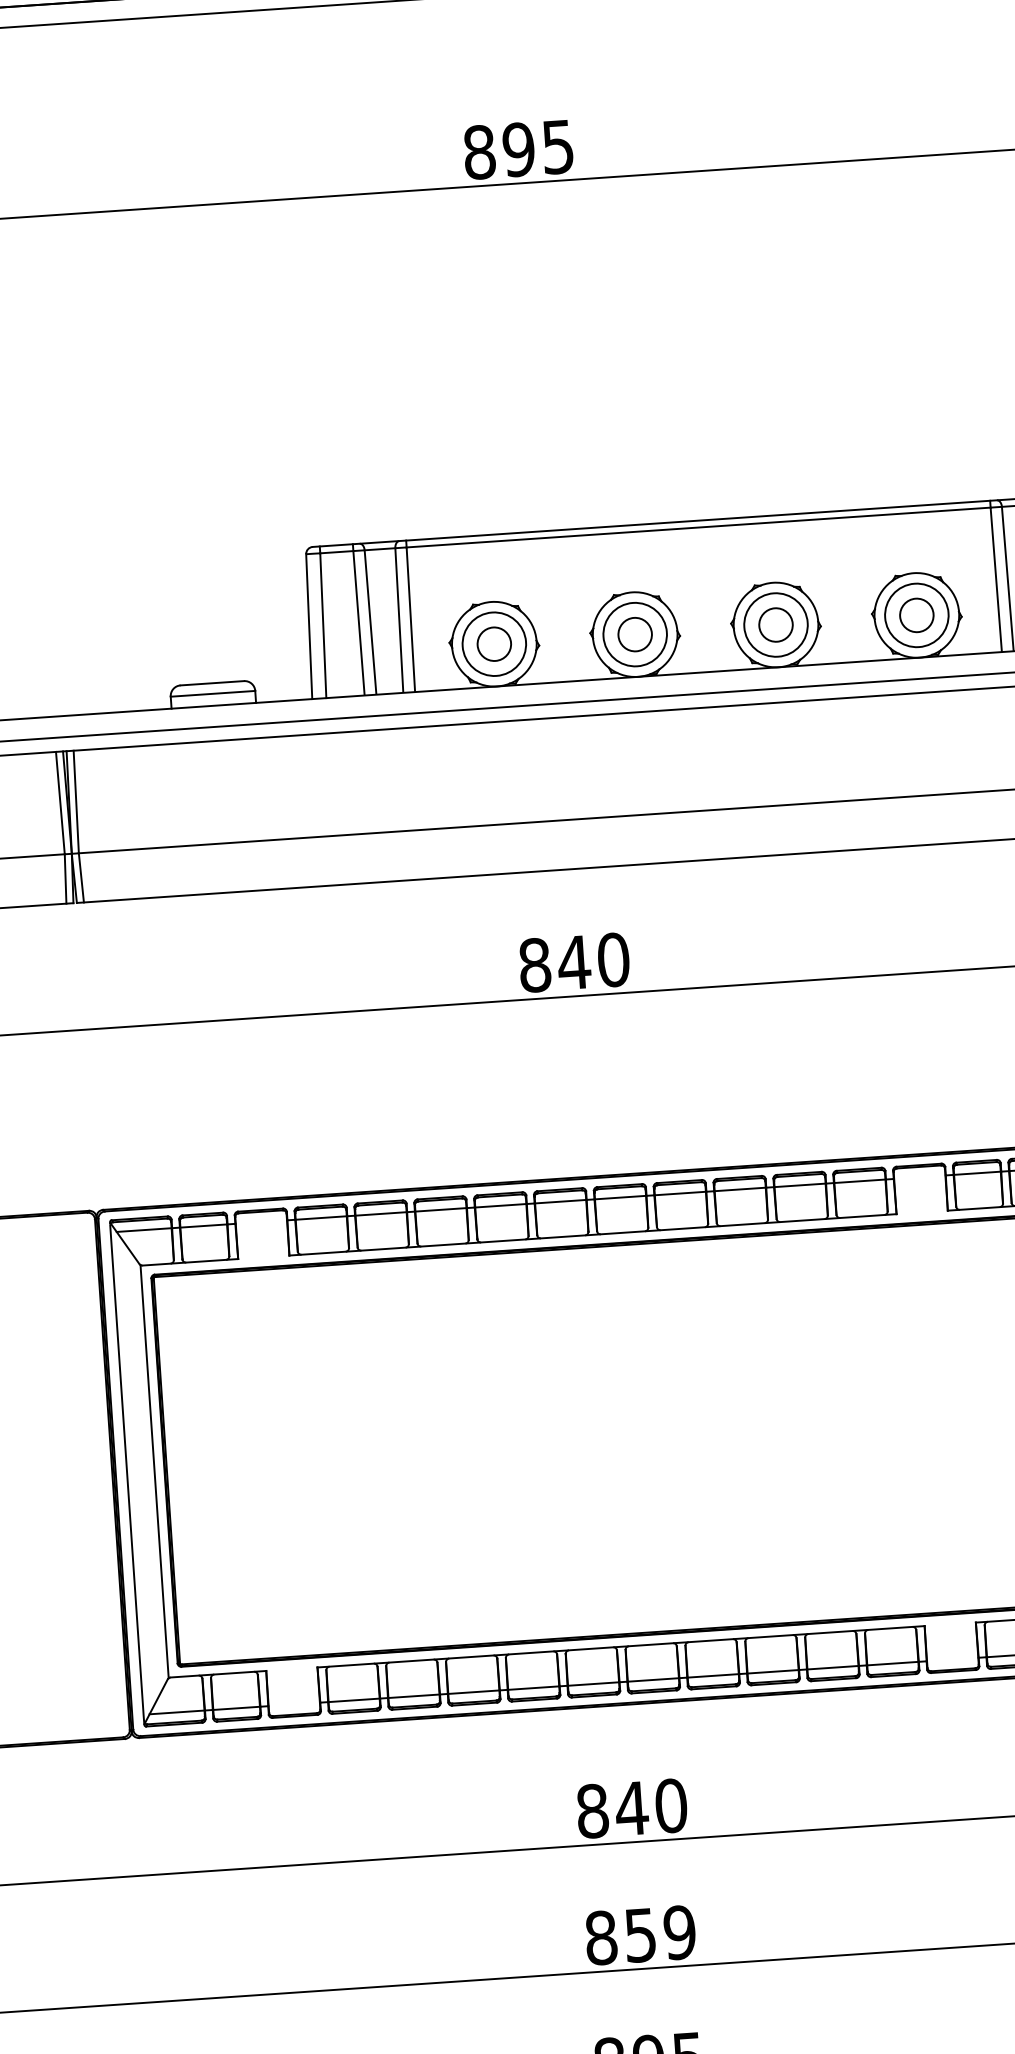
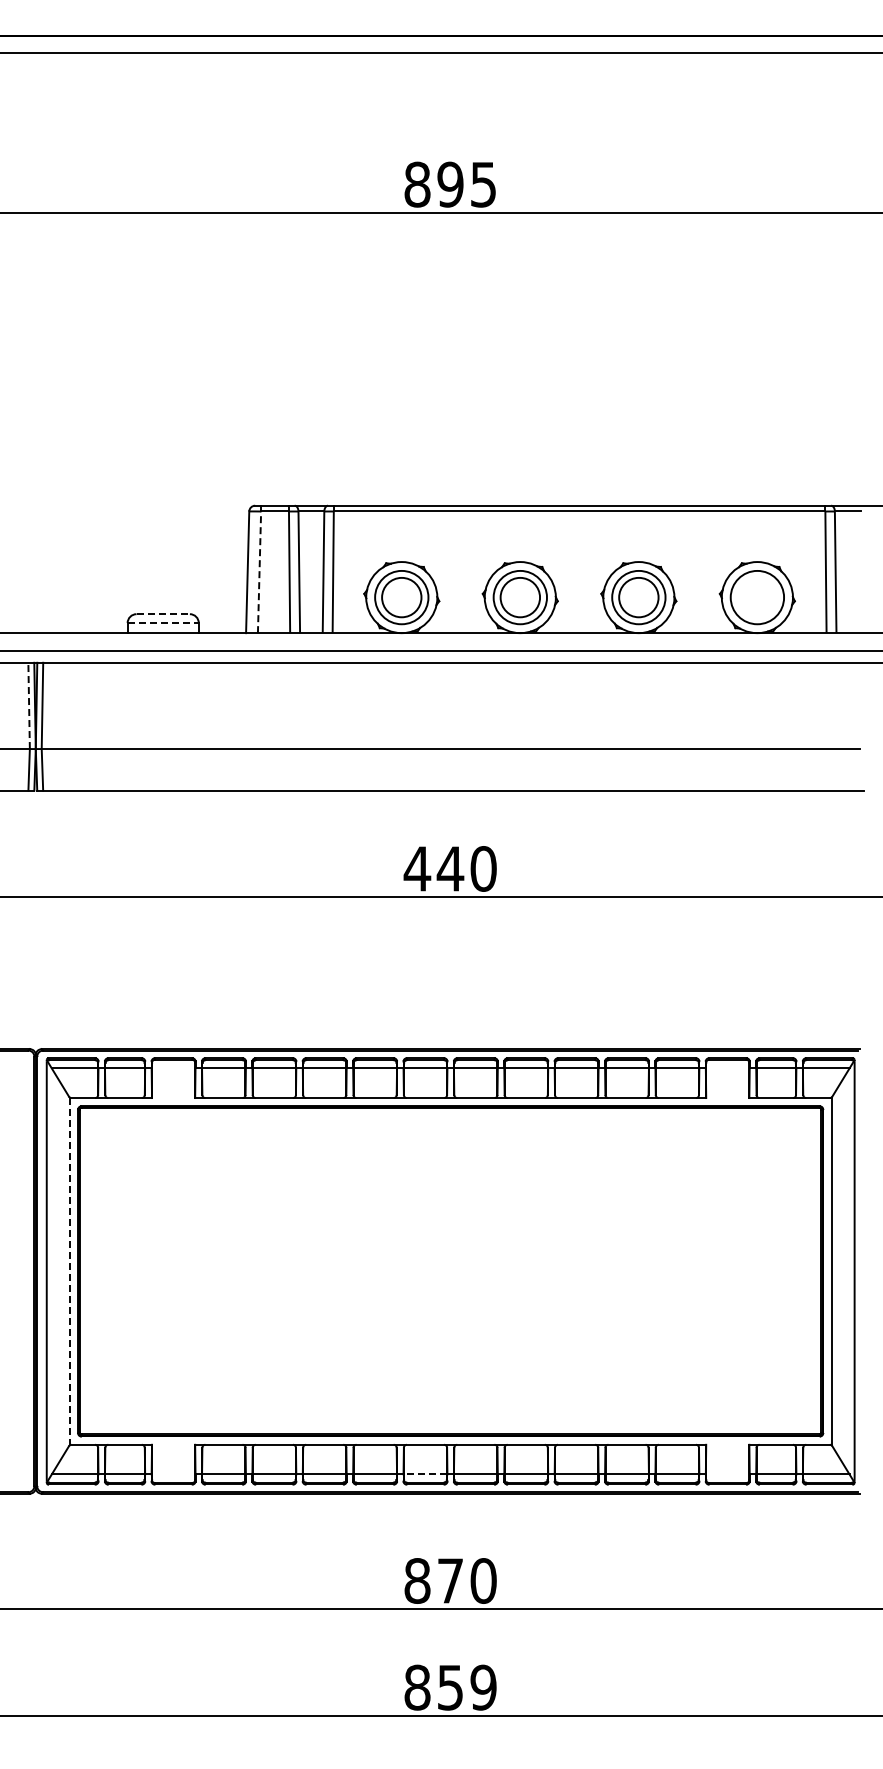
circle: (916, 615) -> (757, 597), removed
circle: (775, 624) -> (638, 597), size x1.4
line: (323, 625) -> (259, 572), solid -> dashed
circle: (635, 634) -> (520, 597), size x1.4
circle: (494, 644) -> (401, 597), size x1.4
line: (212, 683) -> (163, 614), solid -> dashed
line: (213, 694) -> (163, 623), solid -> dashed
line: (60, 802) -> (29, 705), solid -> dashed
text: (534, 964) -> (417, 868), 840 -> 440
line: (154, 1471) -> (69, 1271), solid -> dashed
line: (593, 1684) -> (425, 1474), solid -> dashed
text: (631, 1808) -> (450, 1580), 840 -> 870

